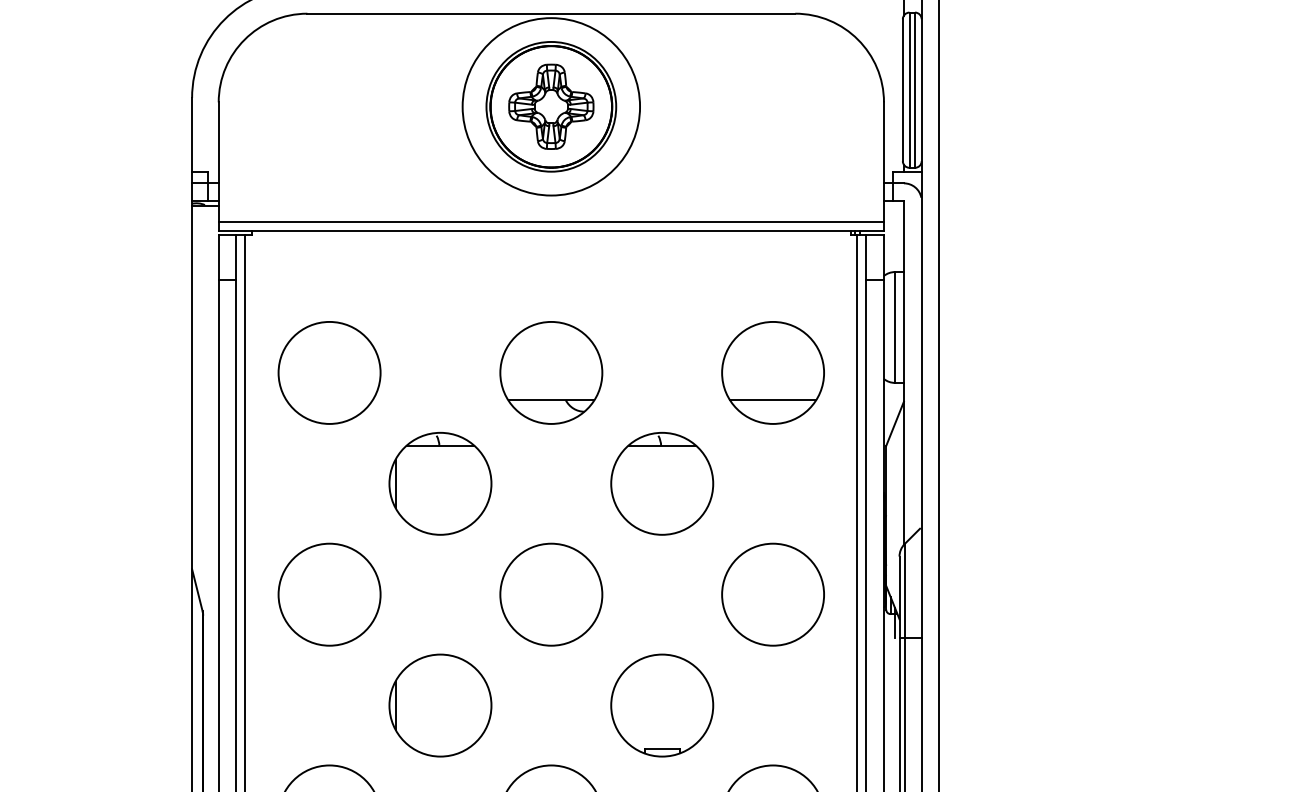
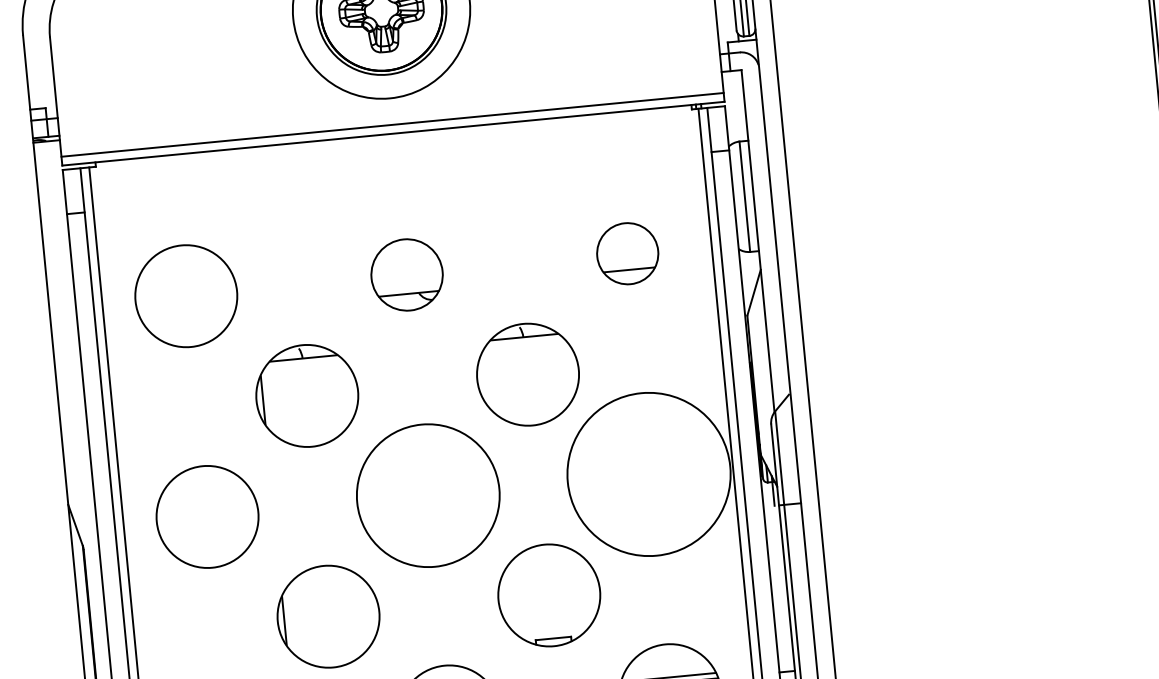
part: (551, 372) -> (407, 274), size x0.7
part: (772, 372) -> (627, 253), size x0.6
circle: (551, 594) -> (428, 495), size x1.4
circle: (773, 594) -> (649, 474), size x1.6

